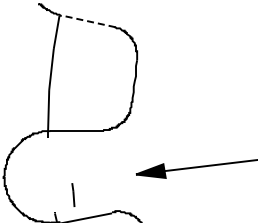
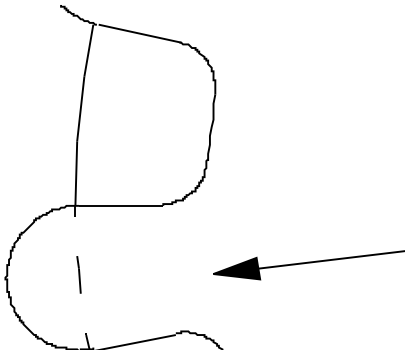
line: (89, 21) -> (140, 33), dashed -> solid
line: (73, 194) -> (79, 273), moved

